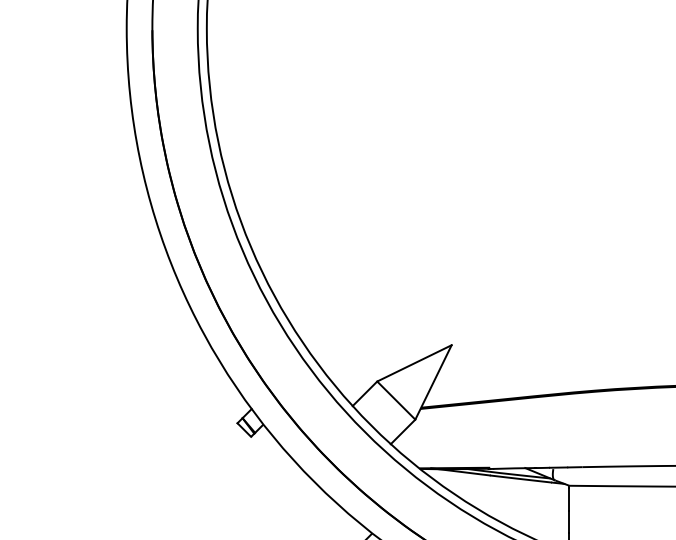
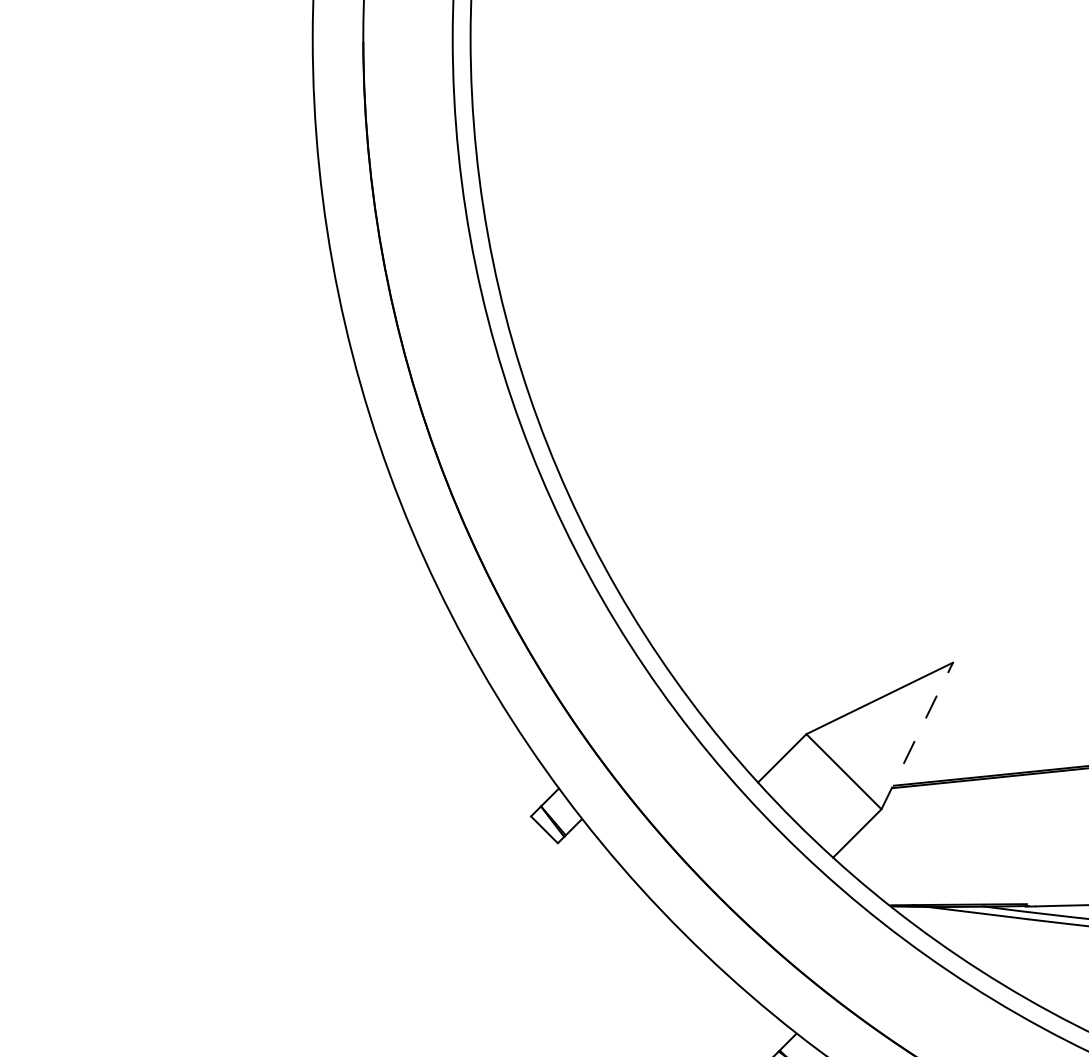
line: (433, 381) -> (917, 734), solid -> dashed

